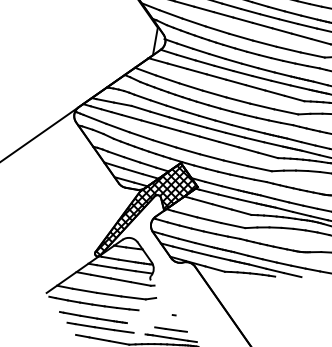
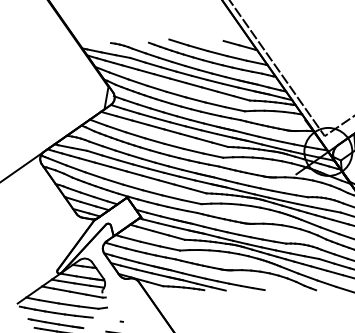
hatch: (145, 209) -> (98, 235), removed

